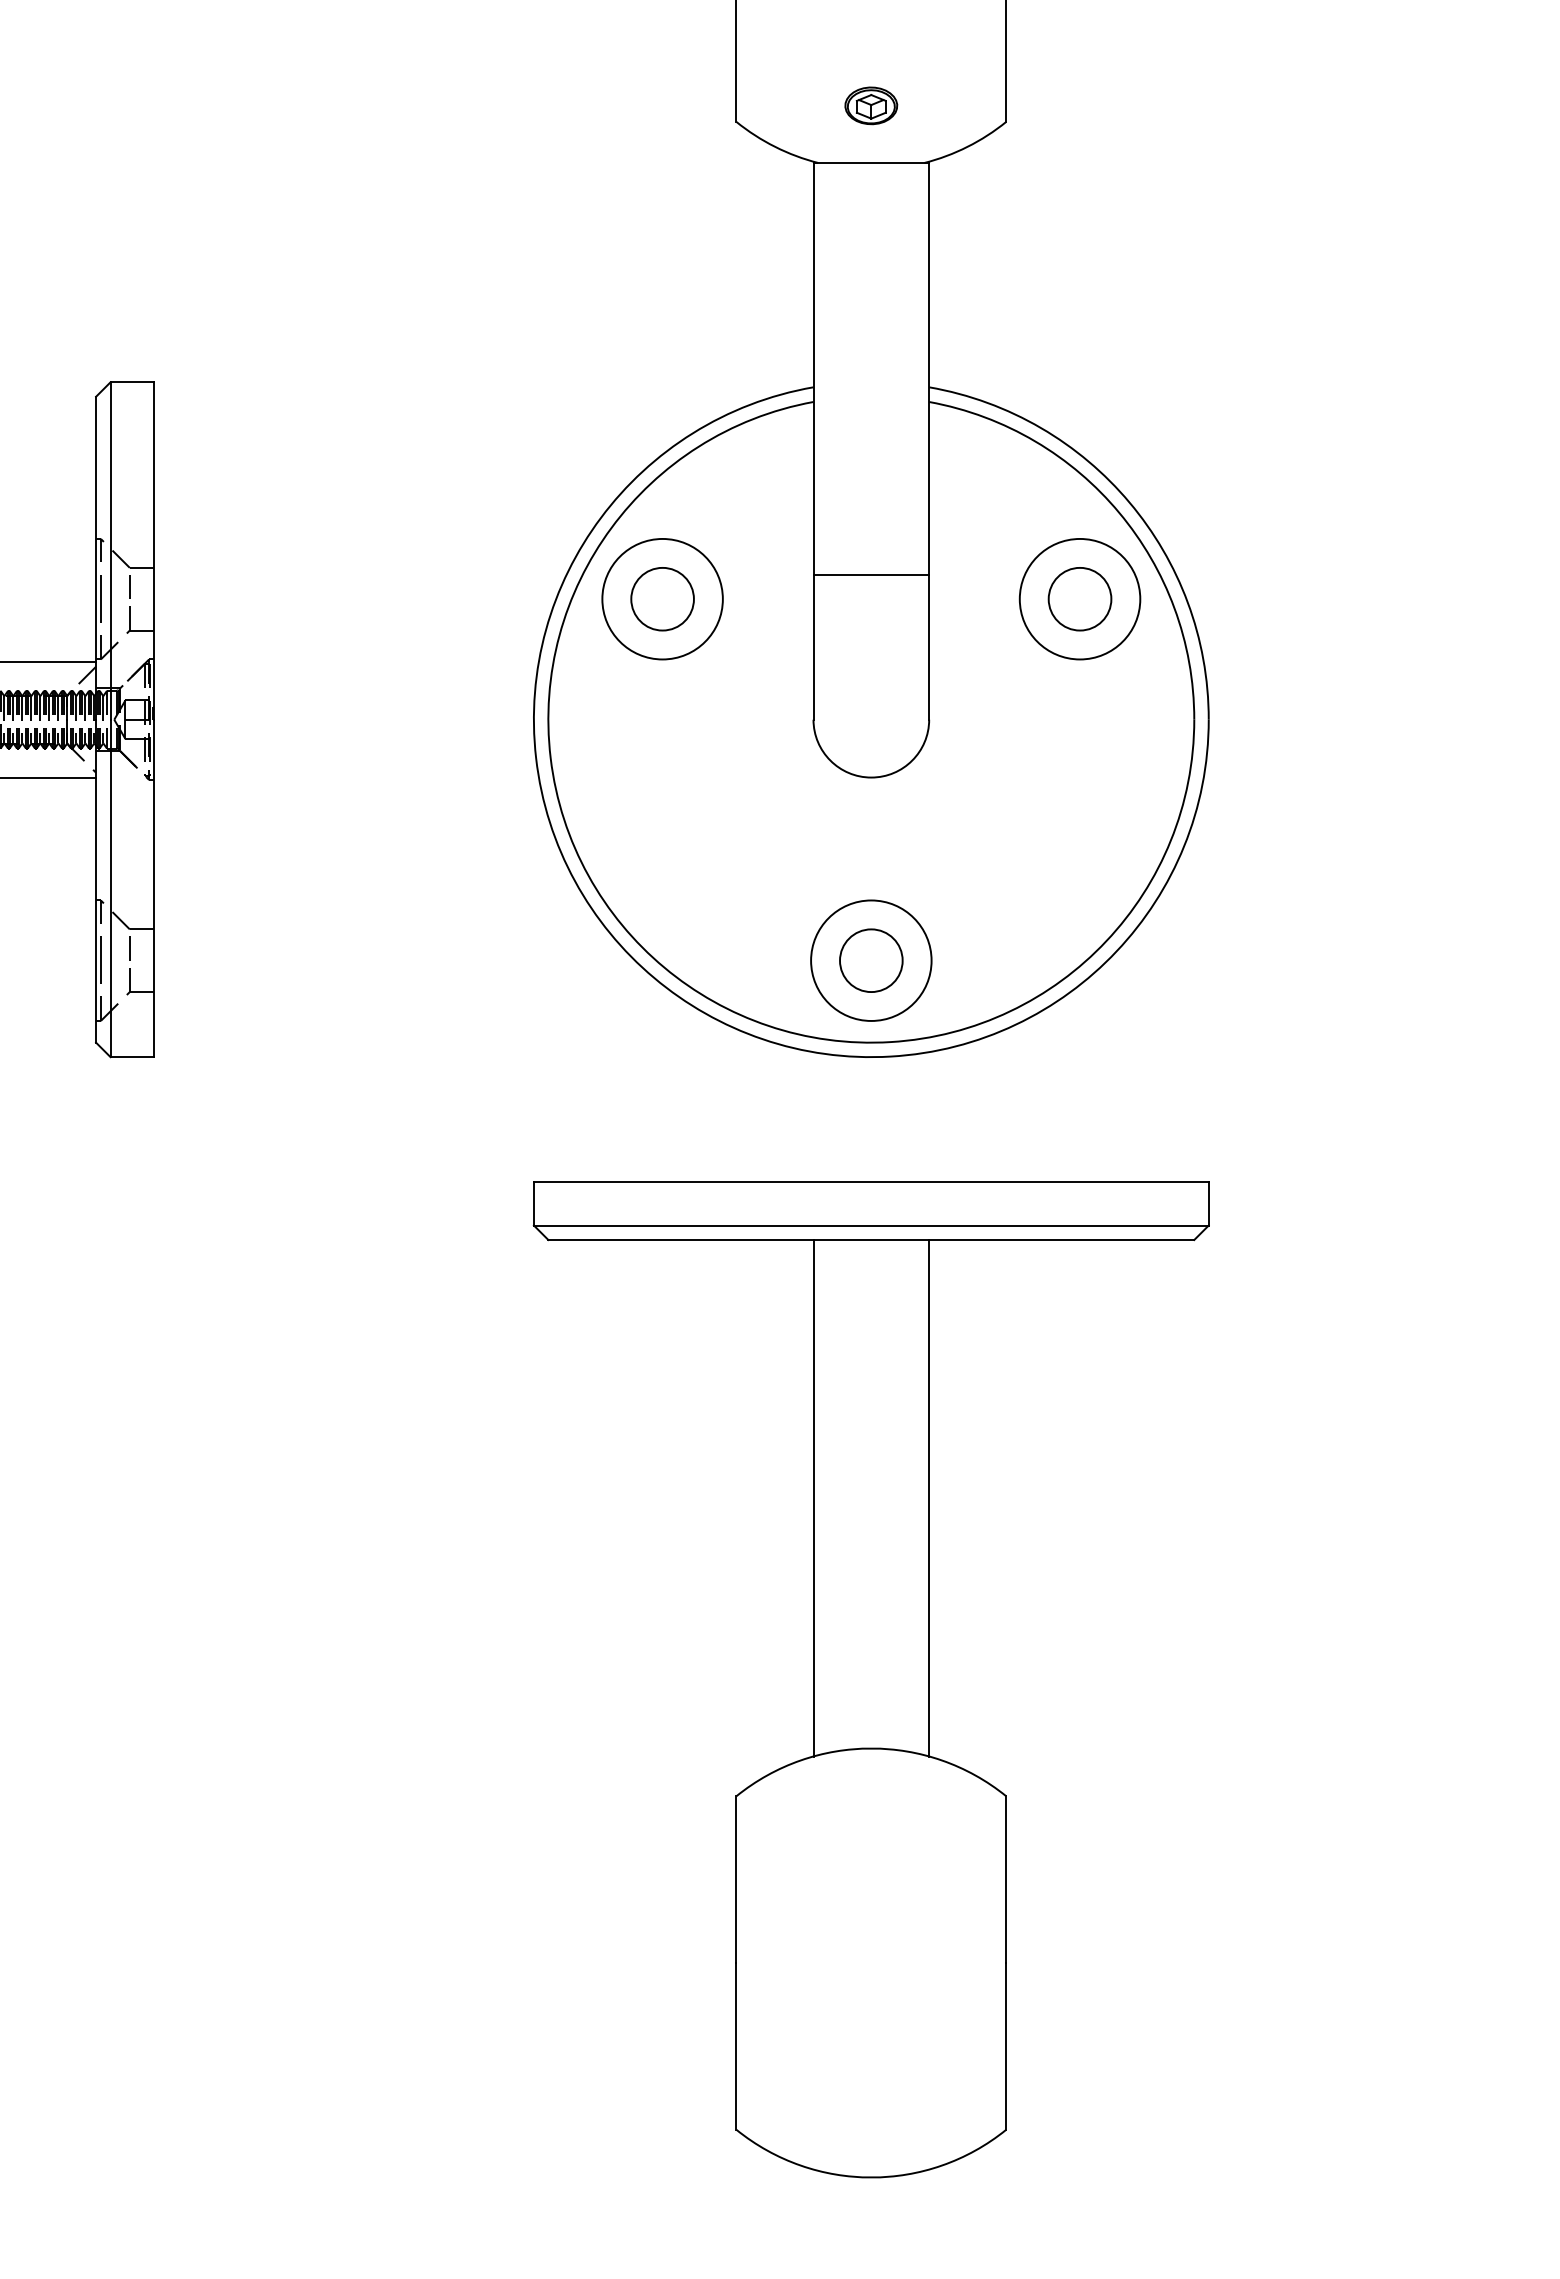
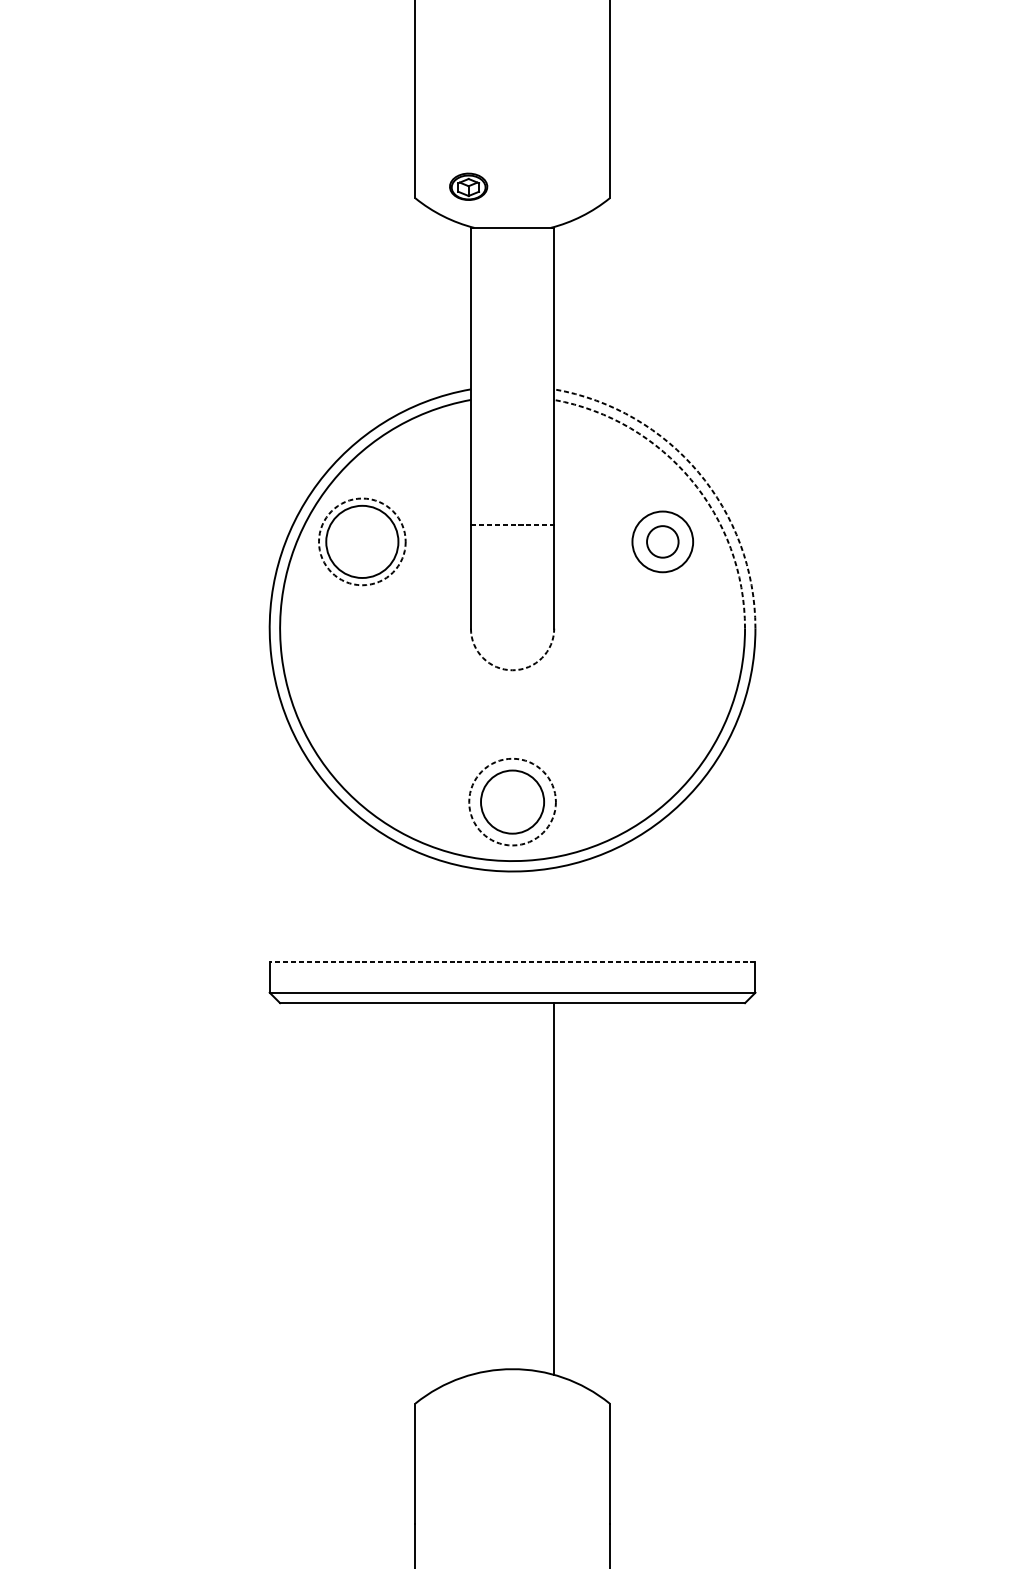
part: (871, 105) -> (468, 186), moved
arc: (1129, 502) -> (698, 472), solid -> dashed
arc: (1119, 512) -> (691, 479), solid -> dashed
line: (871, 575) -> (512, 524), solid -> dashed
circle: (662, 598) -> (362, 541), size x1.6
circle: (662, 598) -> (362, 541), solid -> dashed
circle: (1079, 598) -> (662, 541), size x0.7
circle: (1079, 598) -> (662, 541), size x0.7
arc: (871, 777) -> (512, 670), solid -> dashed
circle: (871, 960) -> (512, 801), size x1.4
circle: (871, 960) -> (512, 801), solid -> dashed
line: (870, 1182) -> (511, 961), solid -> dashed
line: (813, 1498) -> (470, 1189), removed

